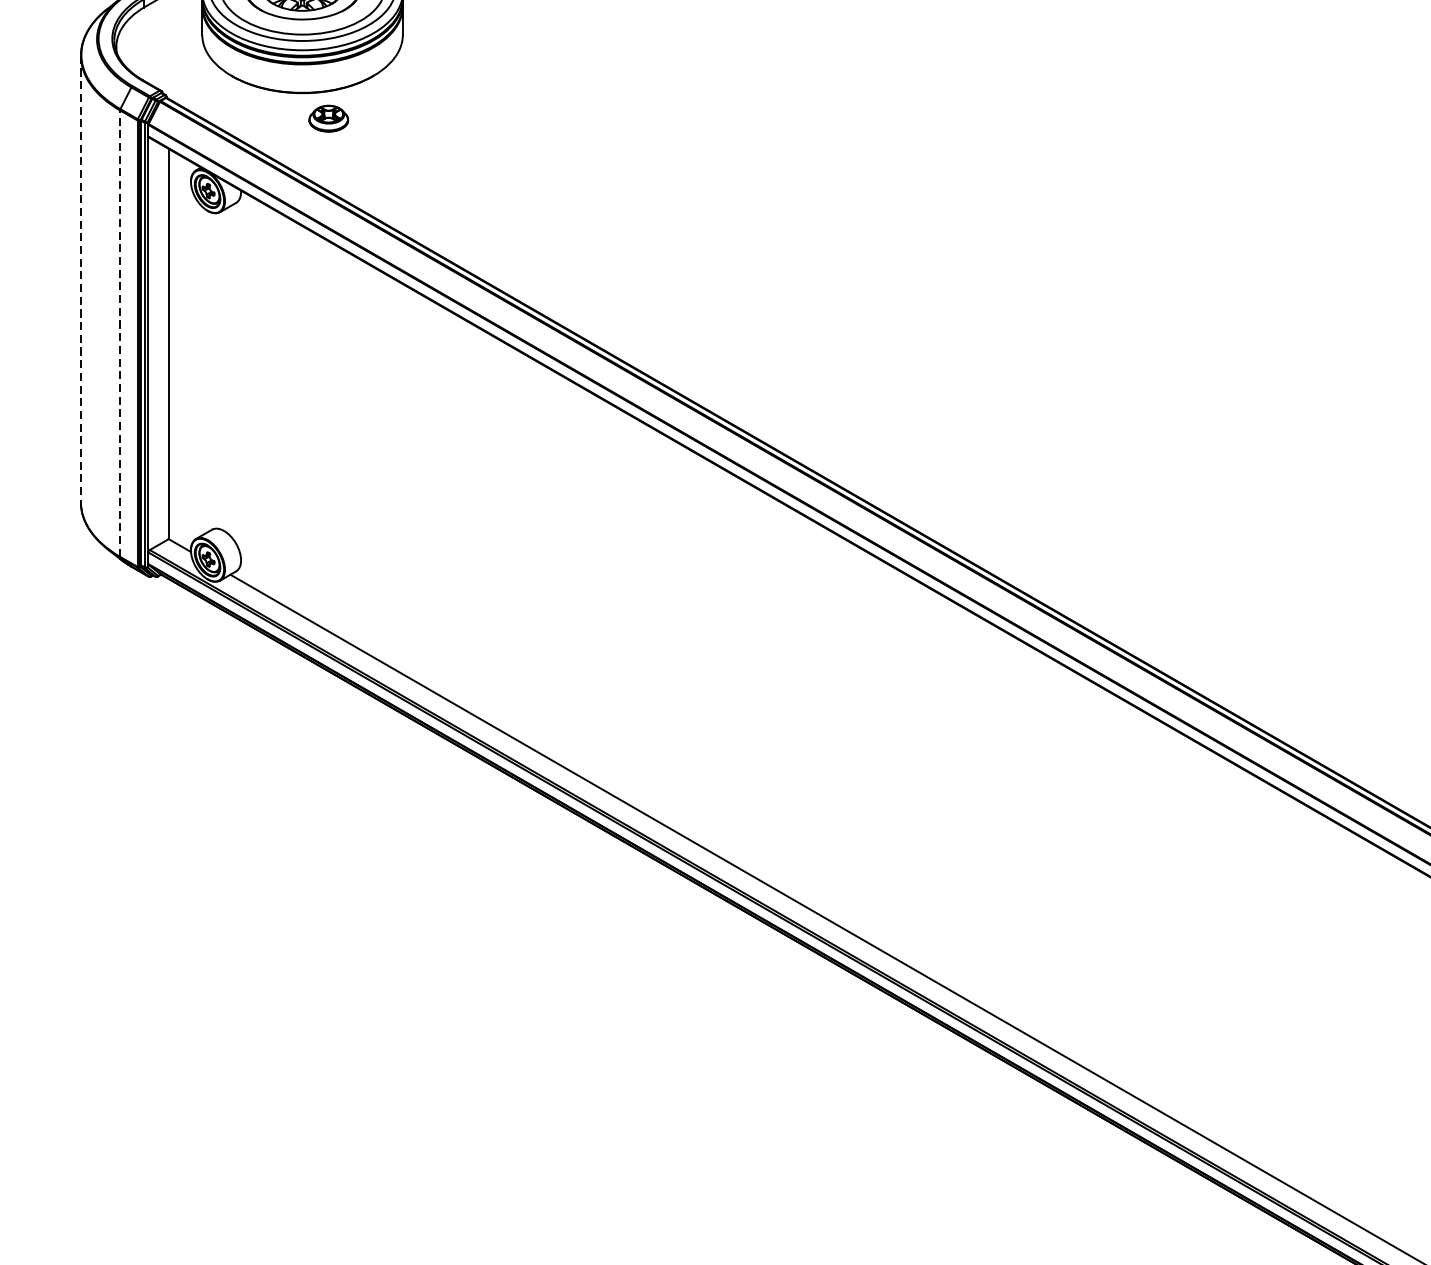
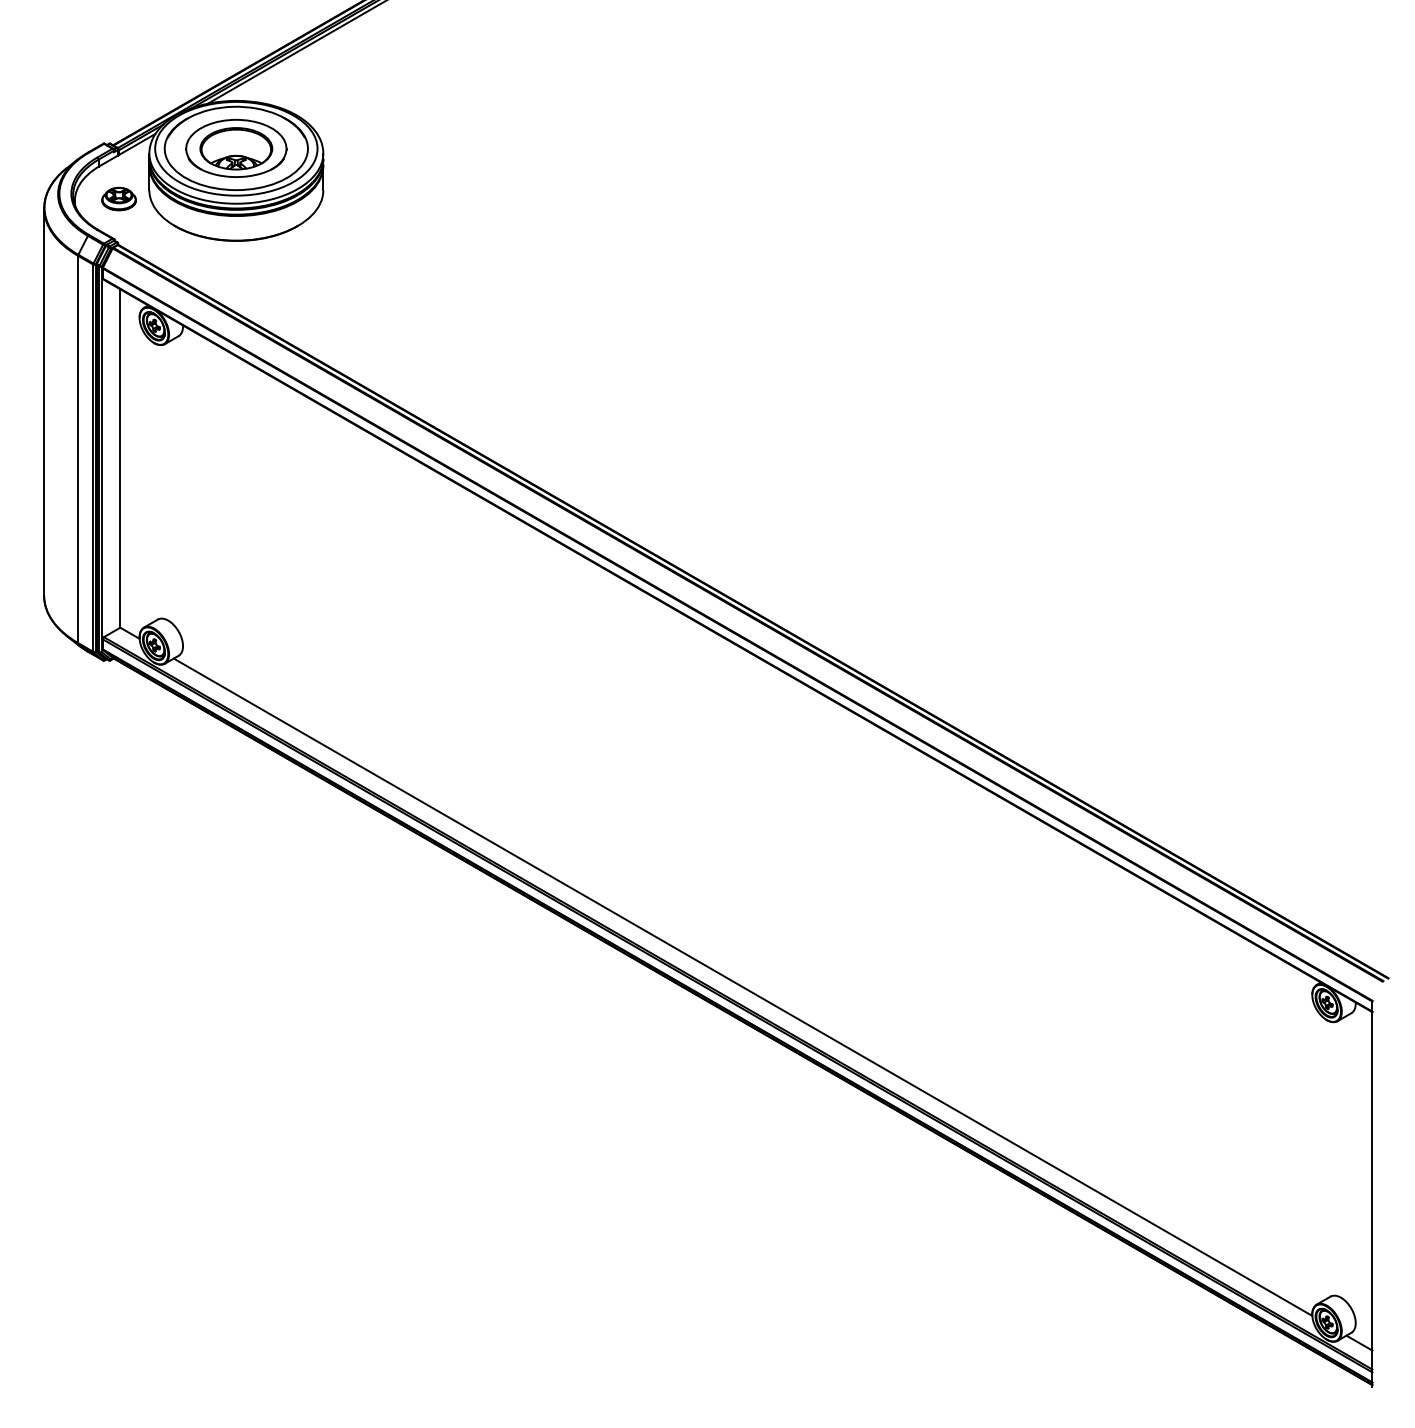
part: (328, 118) -> (118, 198), moved
line: (81, 279) -> (44, 402), dashed -> solid
line: (120, 333) -> (78, 449), dashed -> solid

